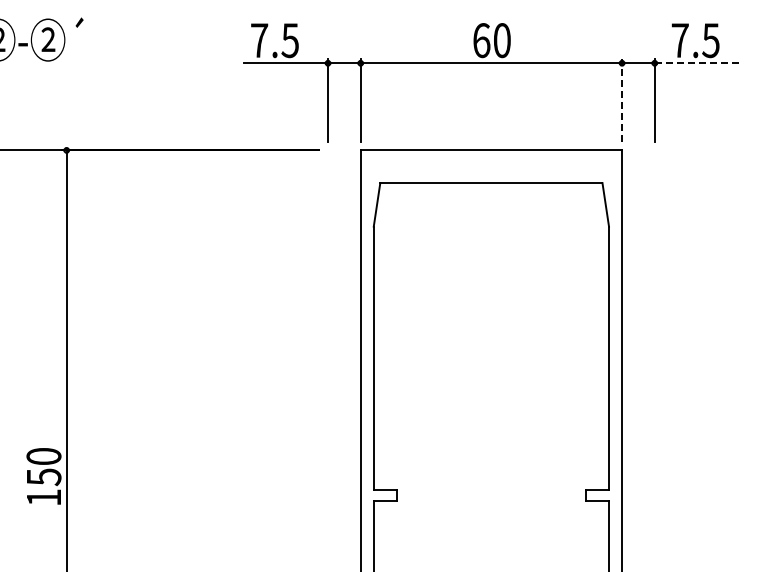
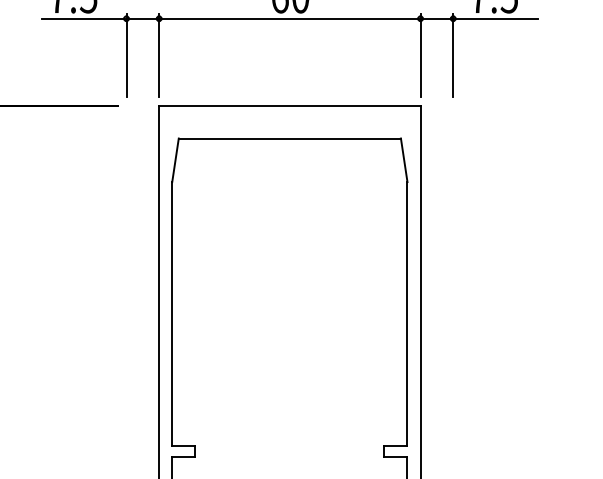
line: (697, 63) -> (495, 18), dashed -> solid
line: (622, 99) -> (420, 54), dashed -> solid

